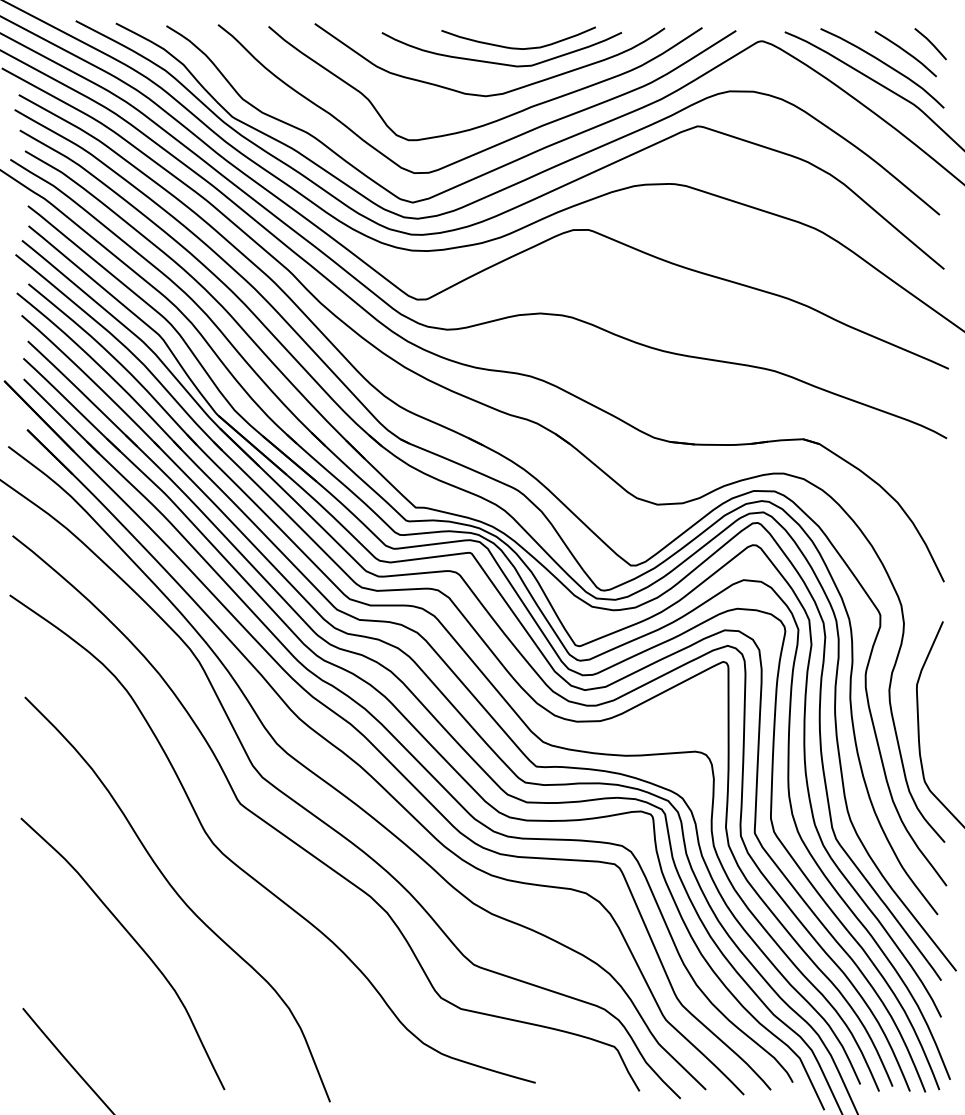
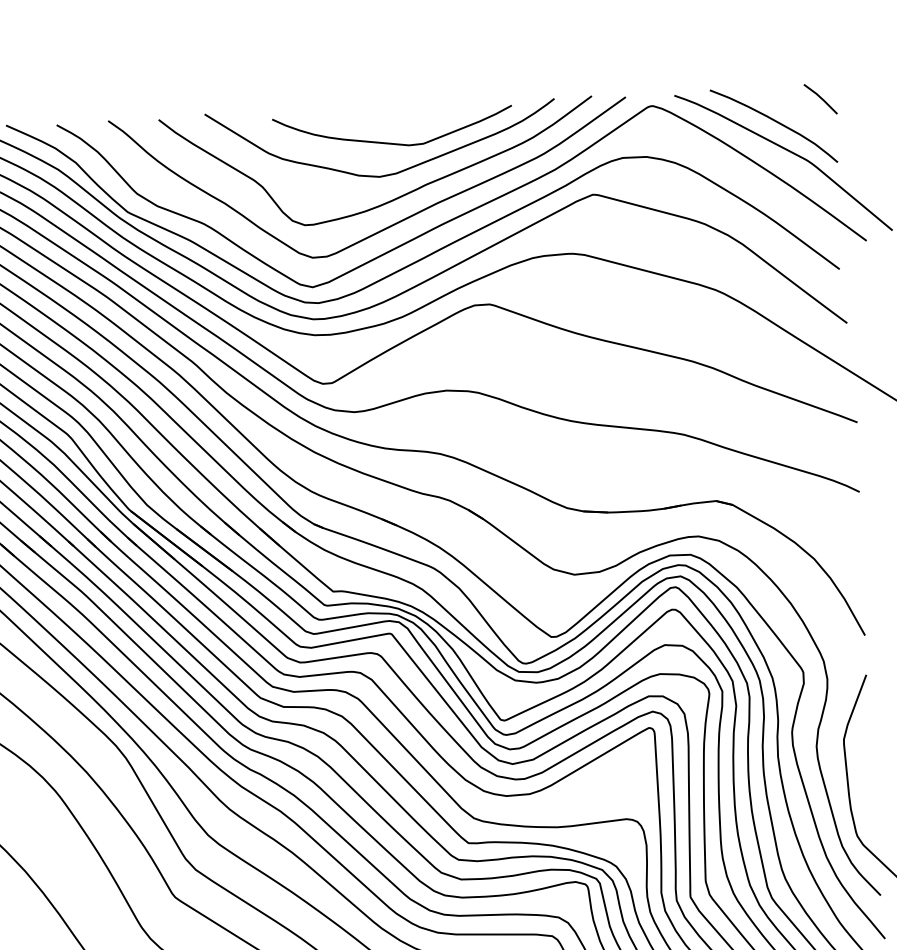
curve: (518, 47) -> (409, 126), removed
curve: (905, 52) -> (796, 109), removed

